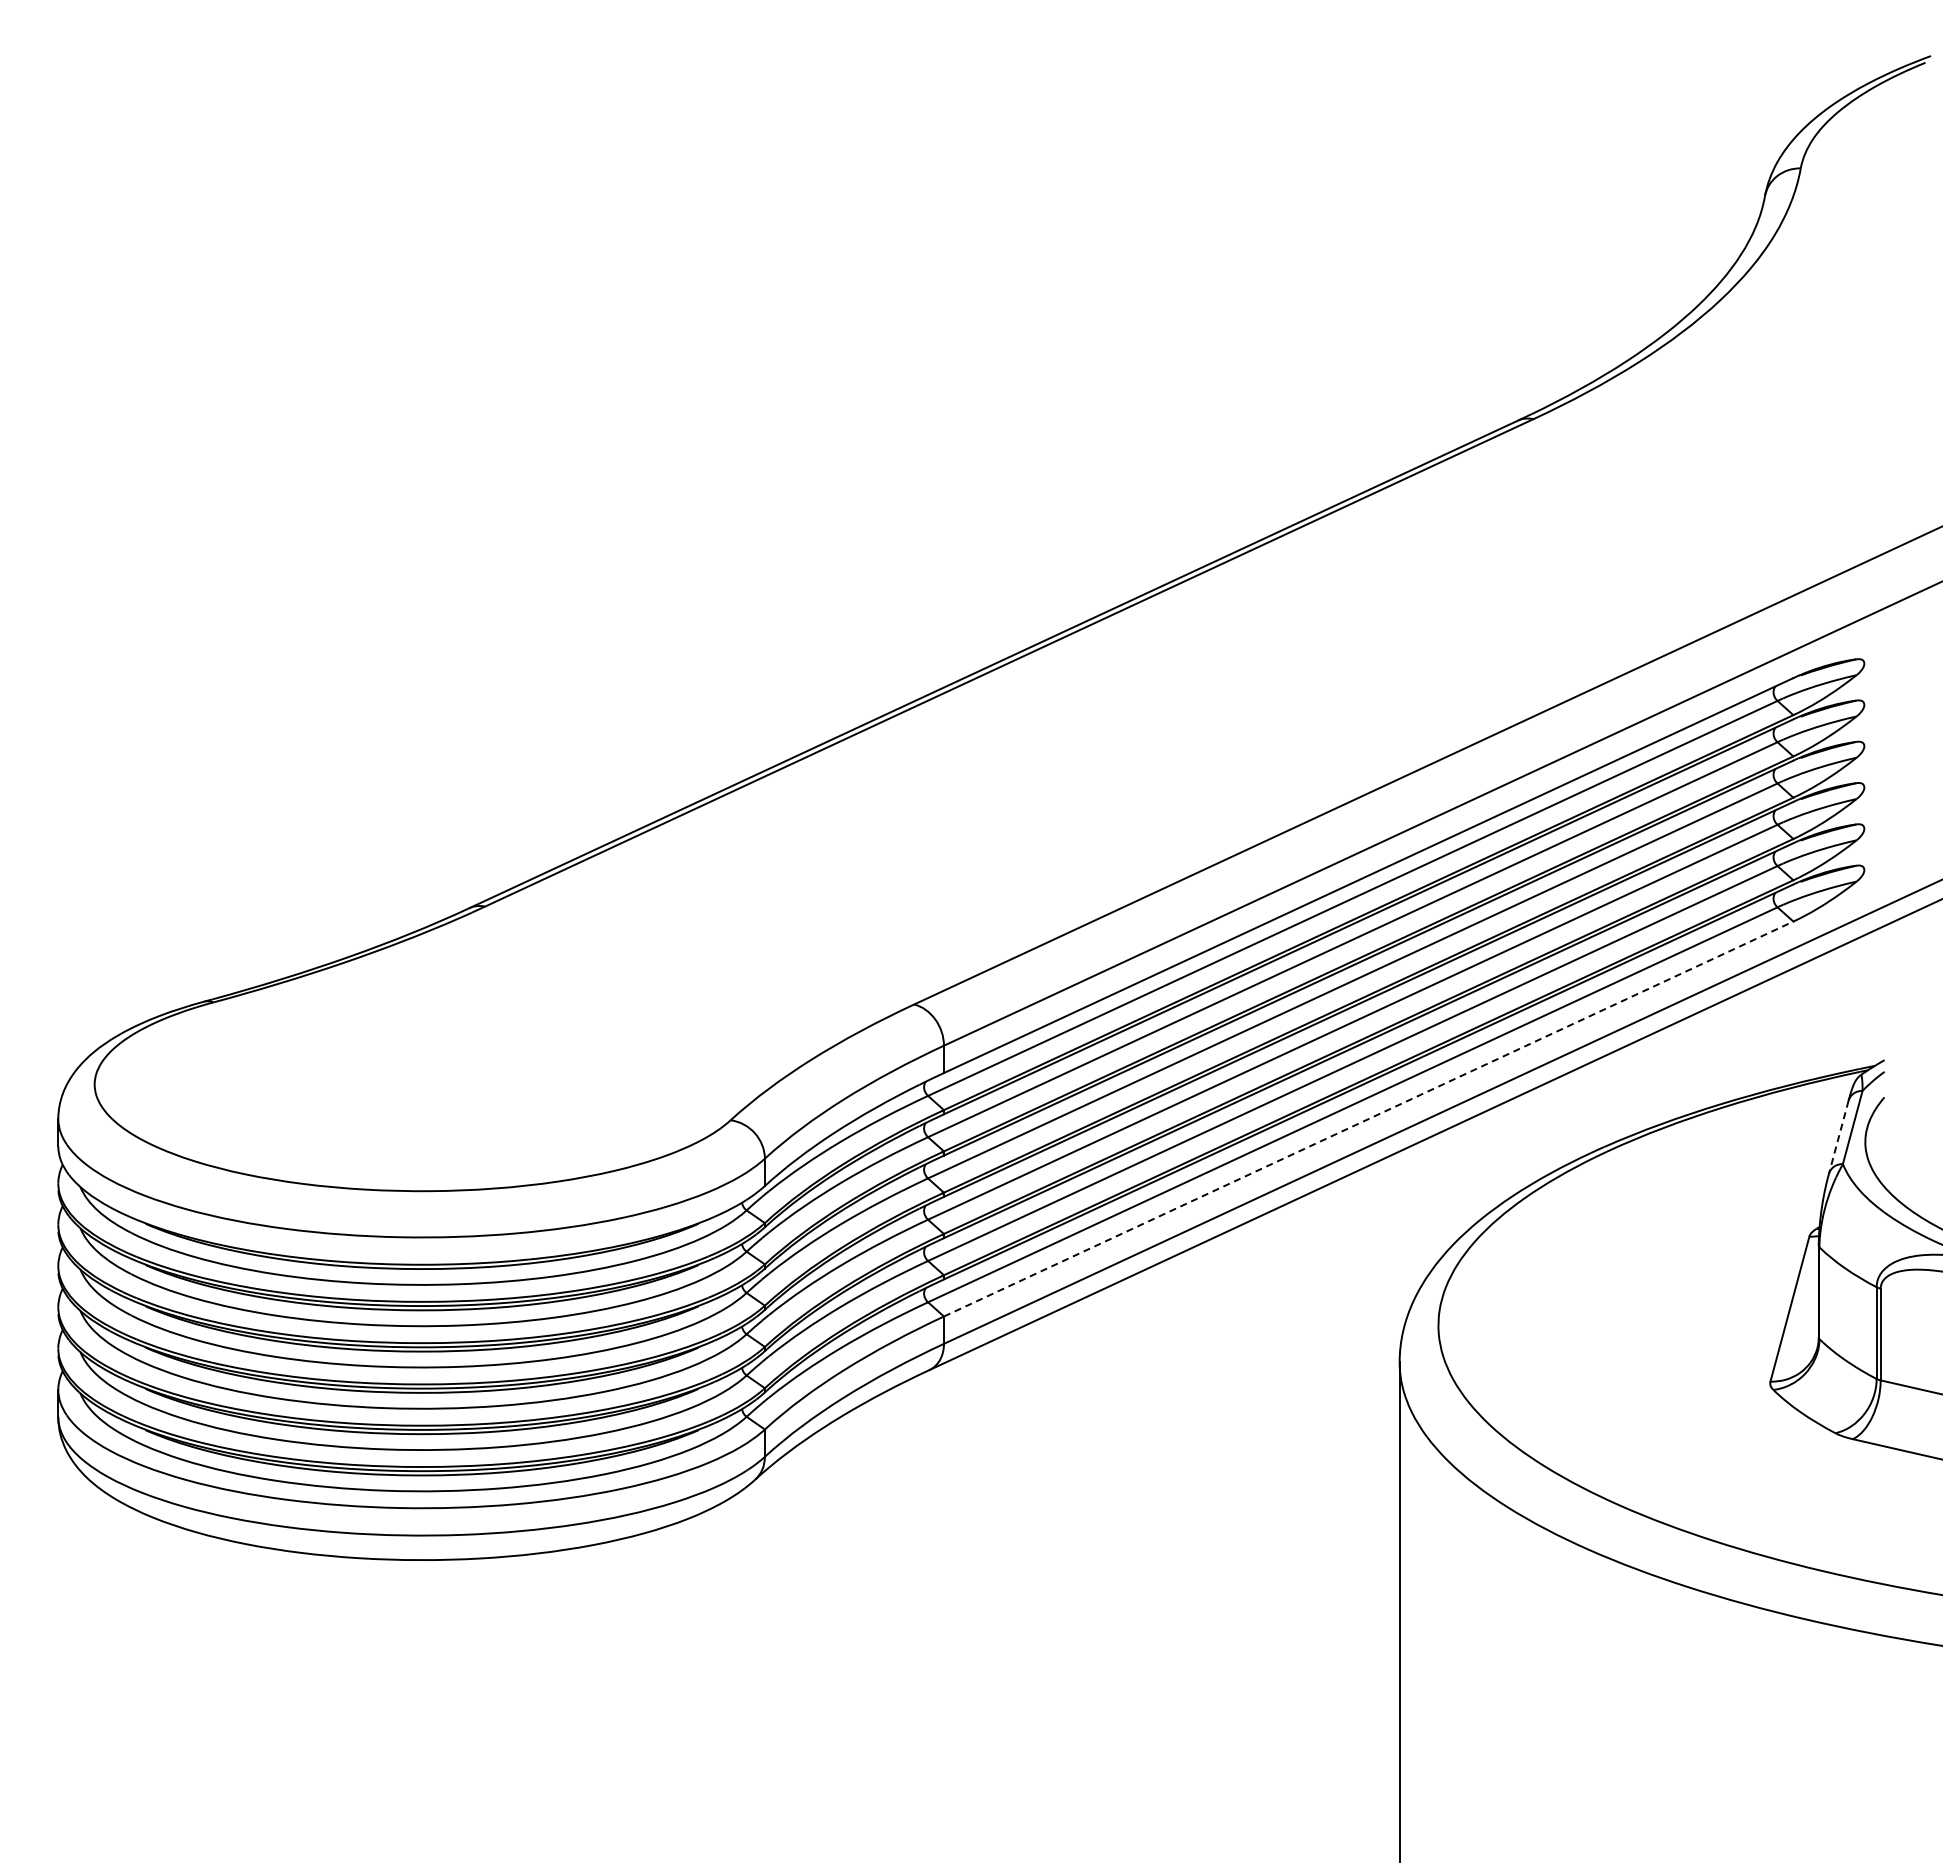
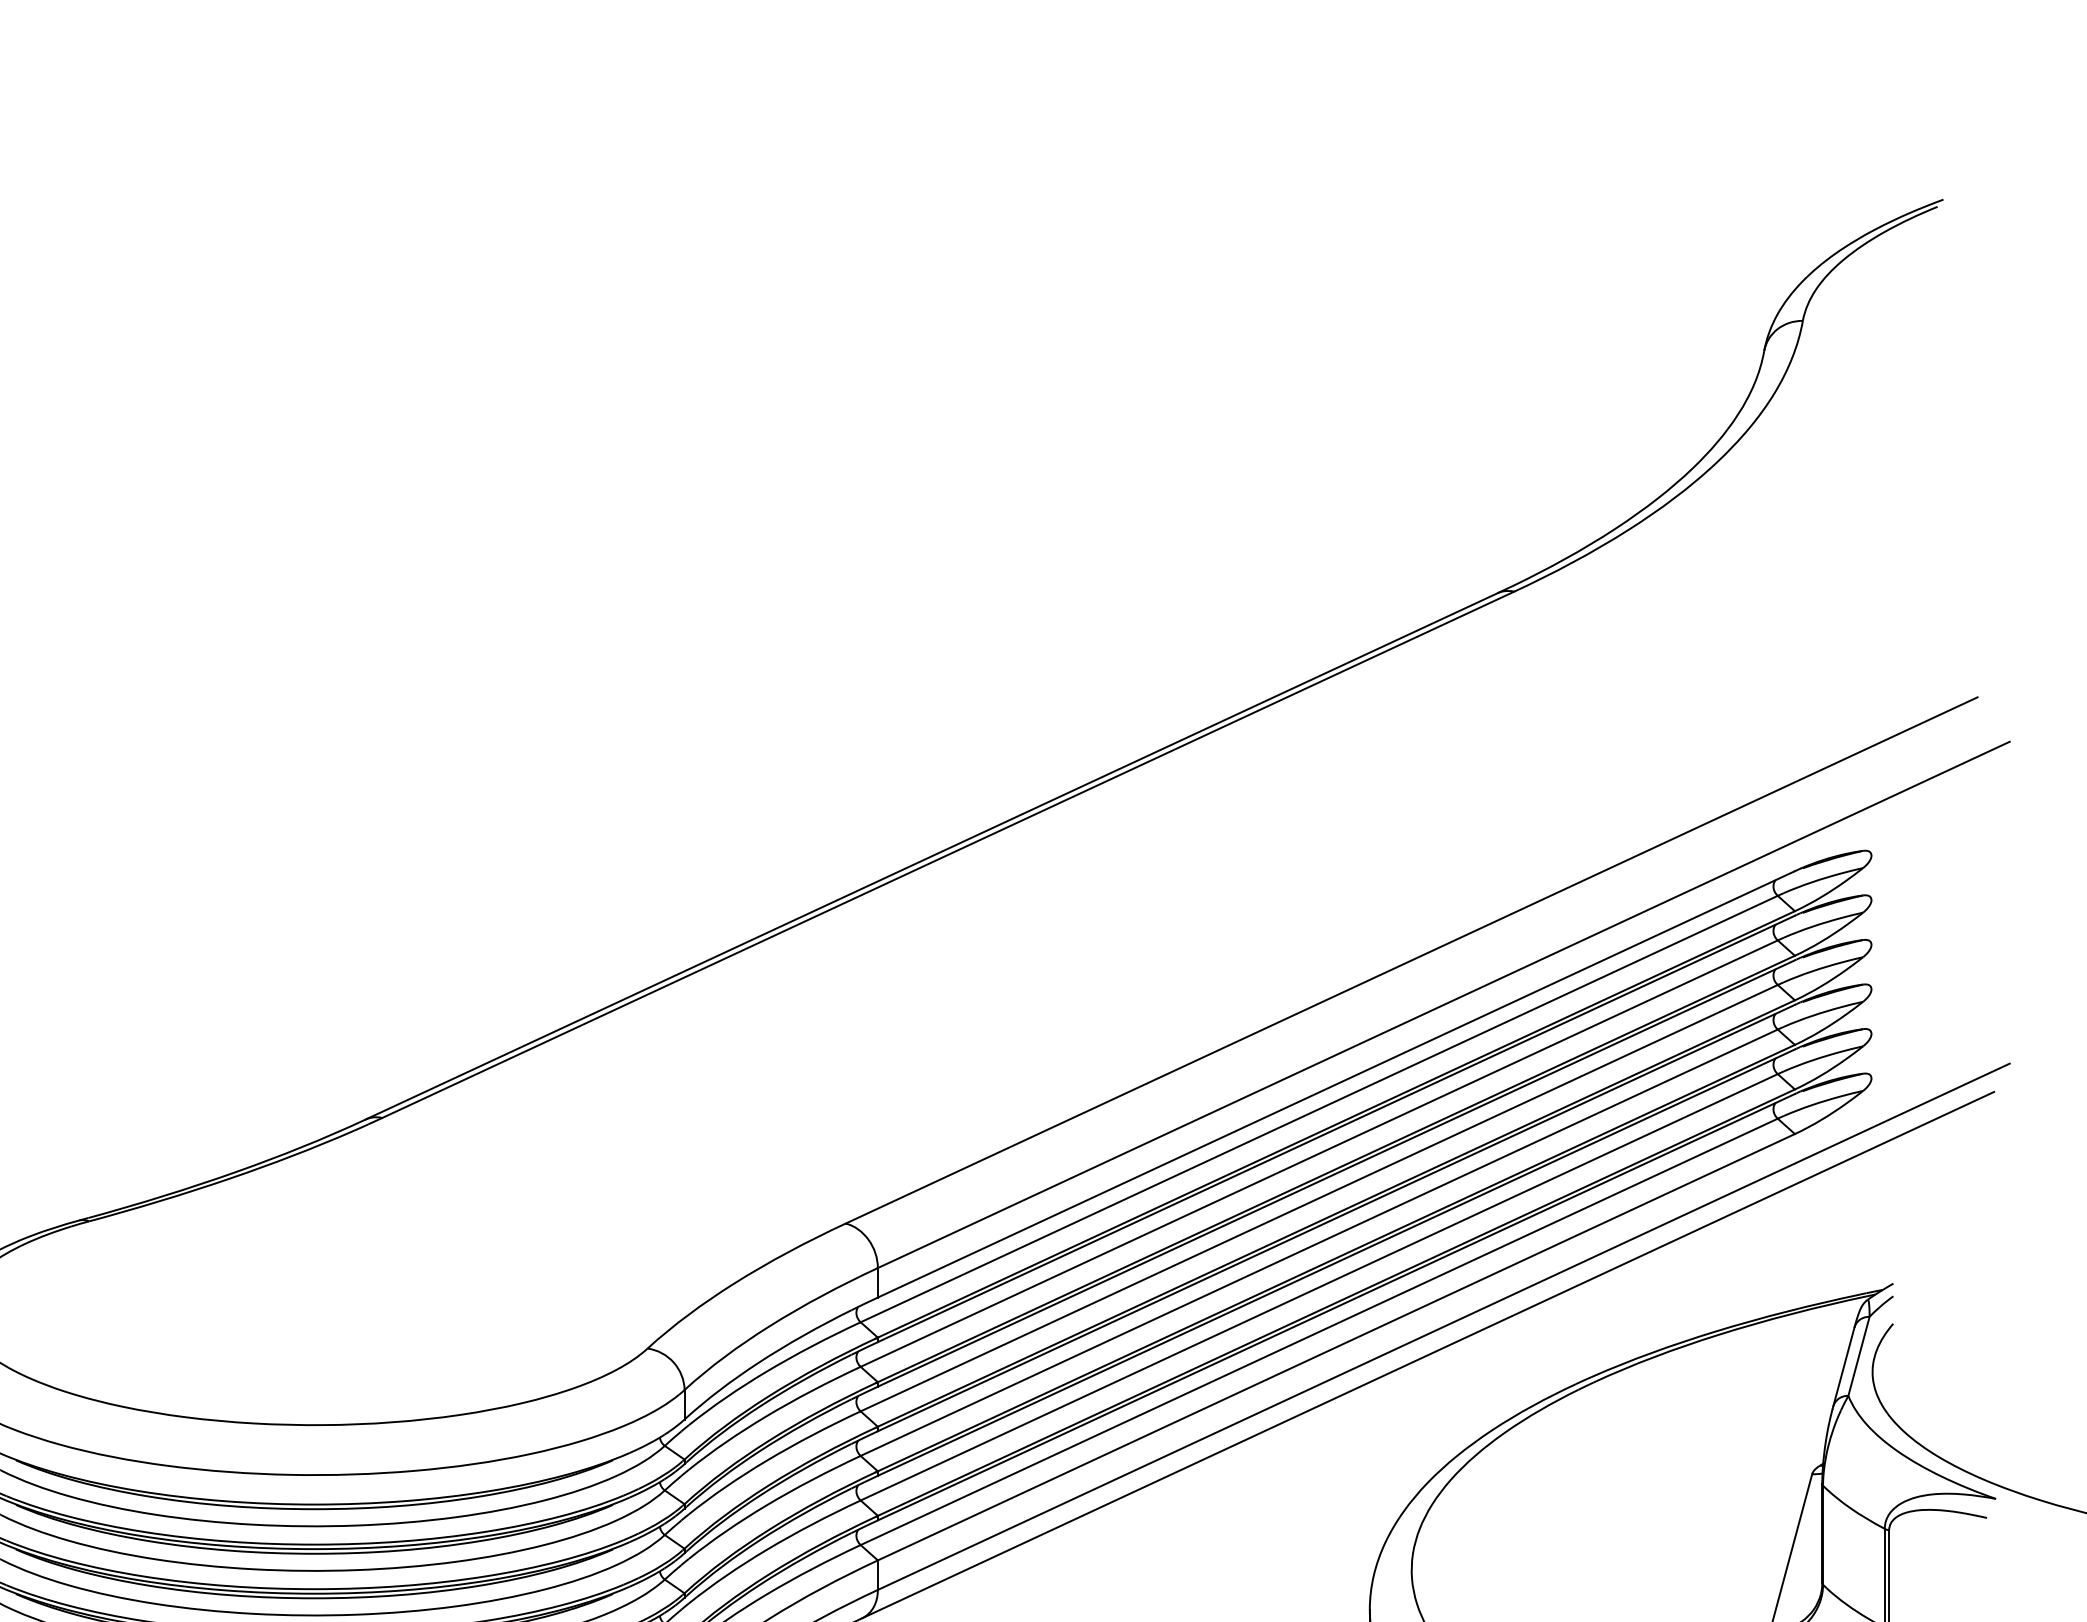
line: (1369, 1118) -> (1337, 1346), dashed -> solid
line: (1838, 1138) -> (1843, 1368), dashed -> solid

